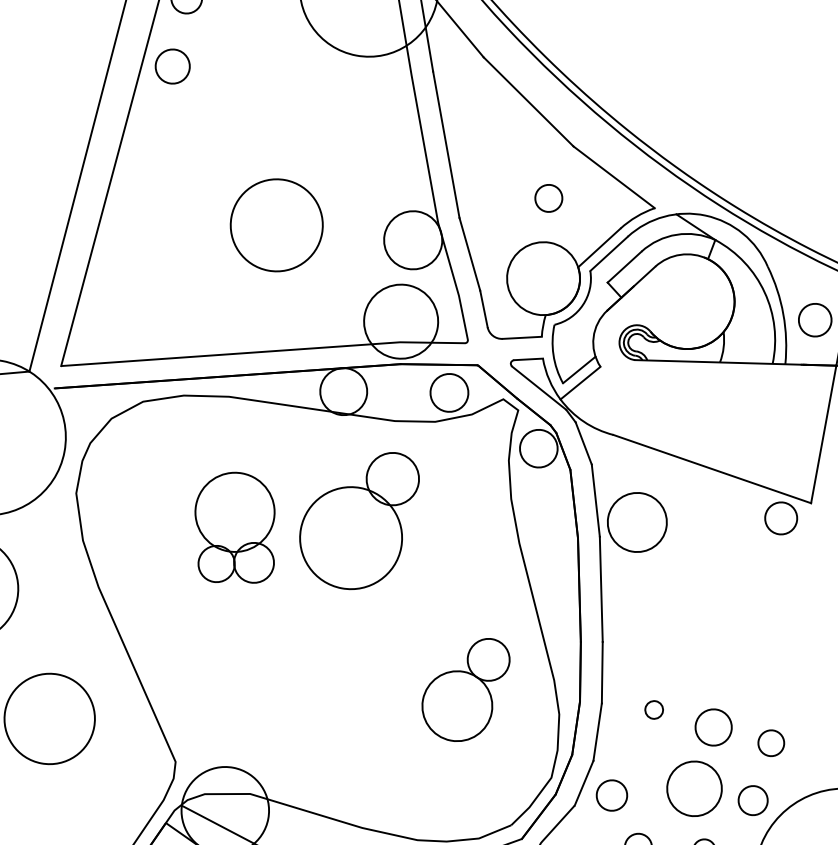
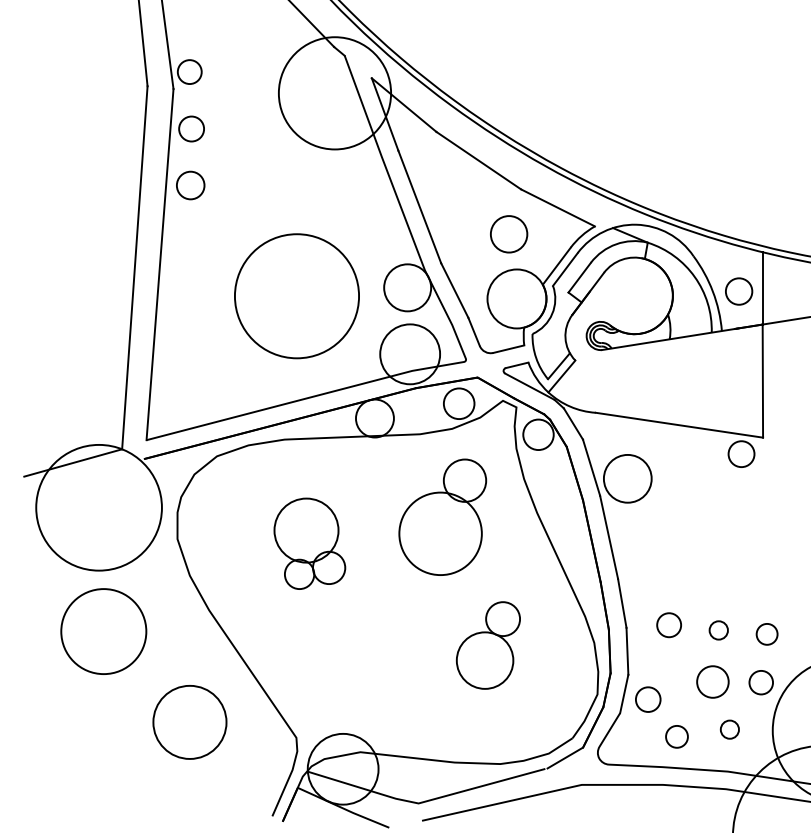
circle: (549, 198) -> (509, 234), size x1.67
circle: (276, 225) -> (296, 296), size x1.67
part: (357, 517) -> (442, 516), moved
part: (463, 688) -> (487, 645), moved
circle: (653, 710) -> (668, 625), size x1.67
circle: (713, 727) -> (718, 630), size x0.62
circle: (694, 788) -> (712, 681), size x0.71

